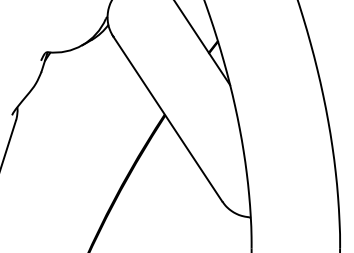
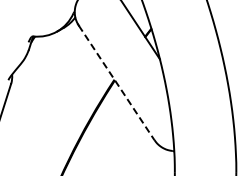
line: (167, 118) -> (116, 82), solid -> dashed

